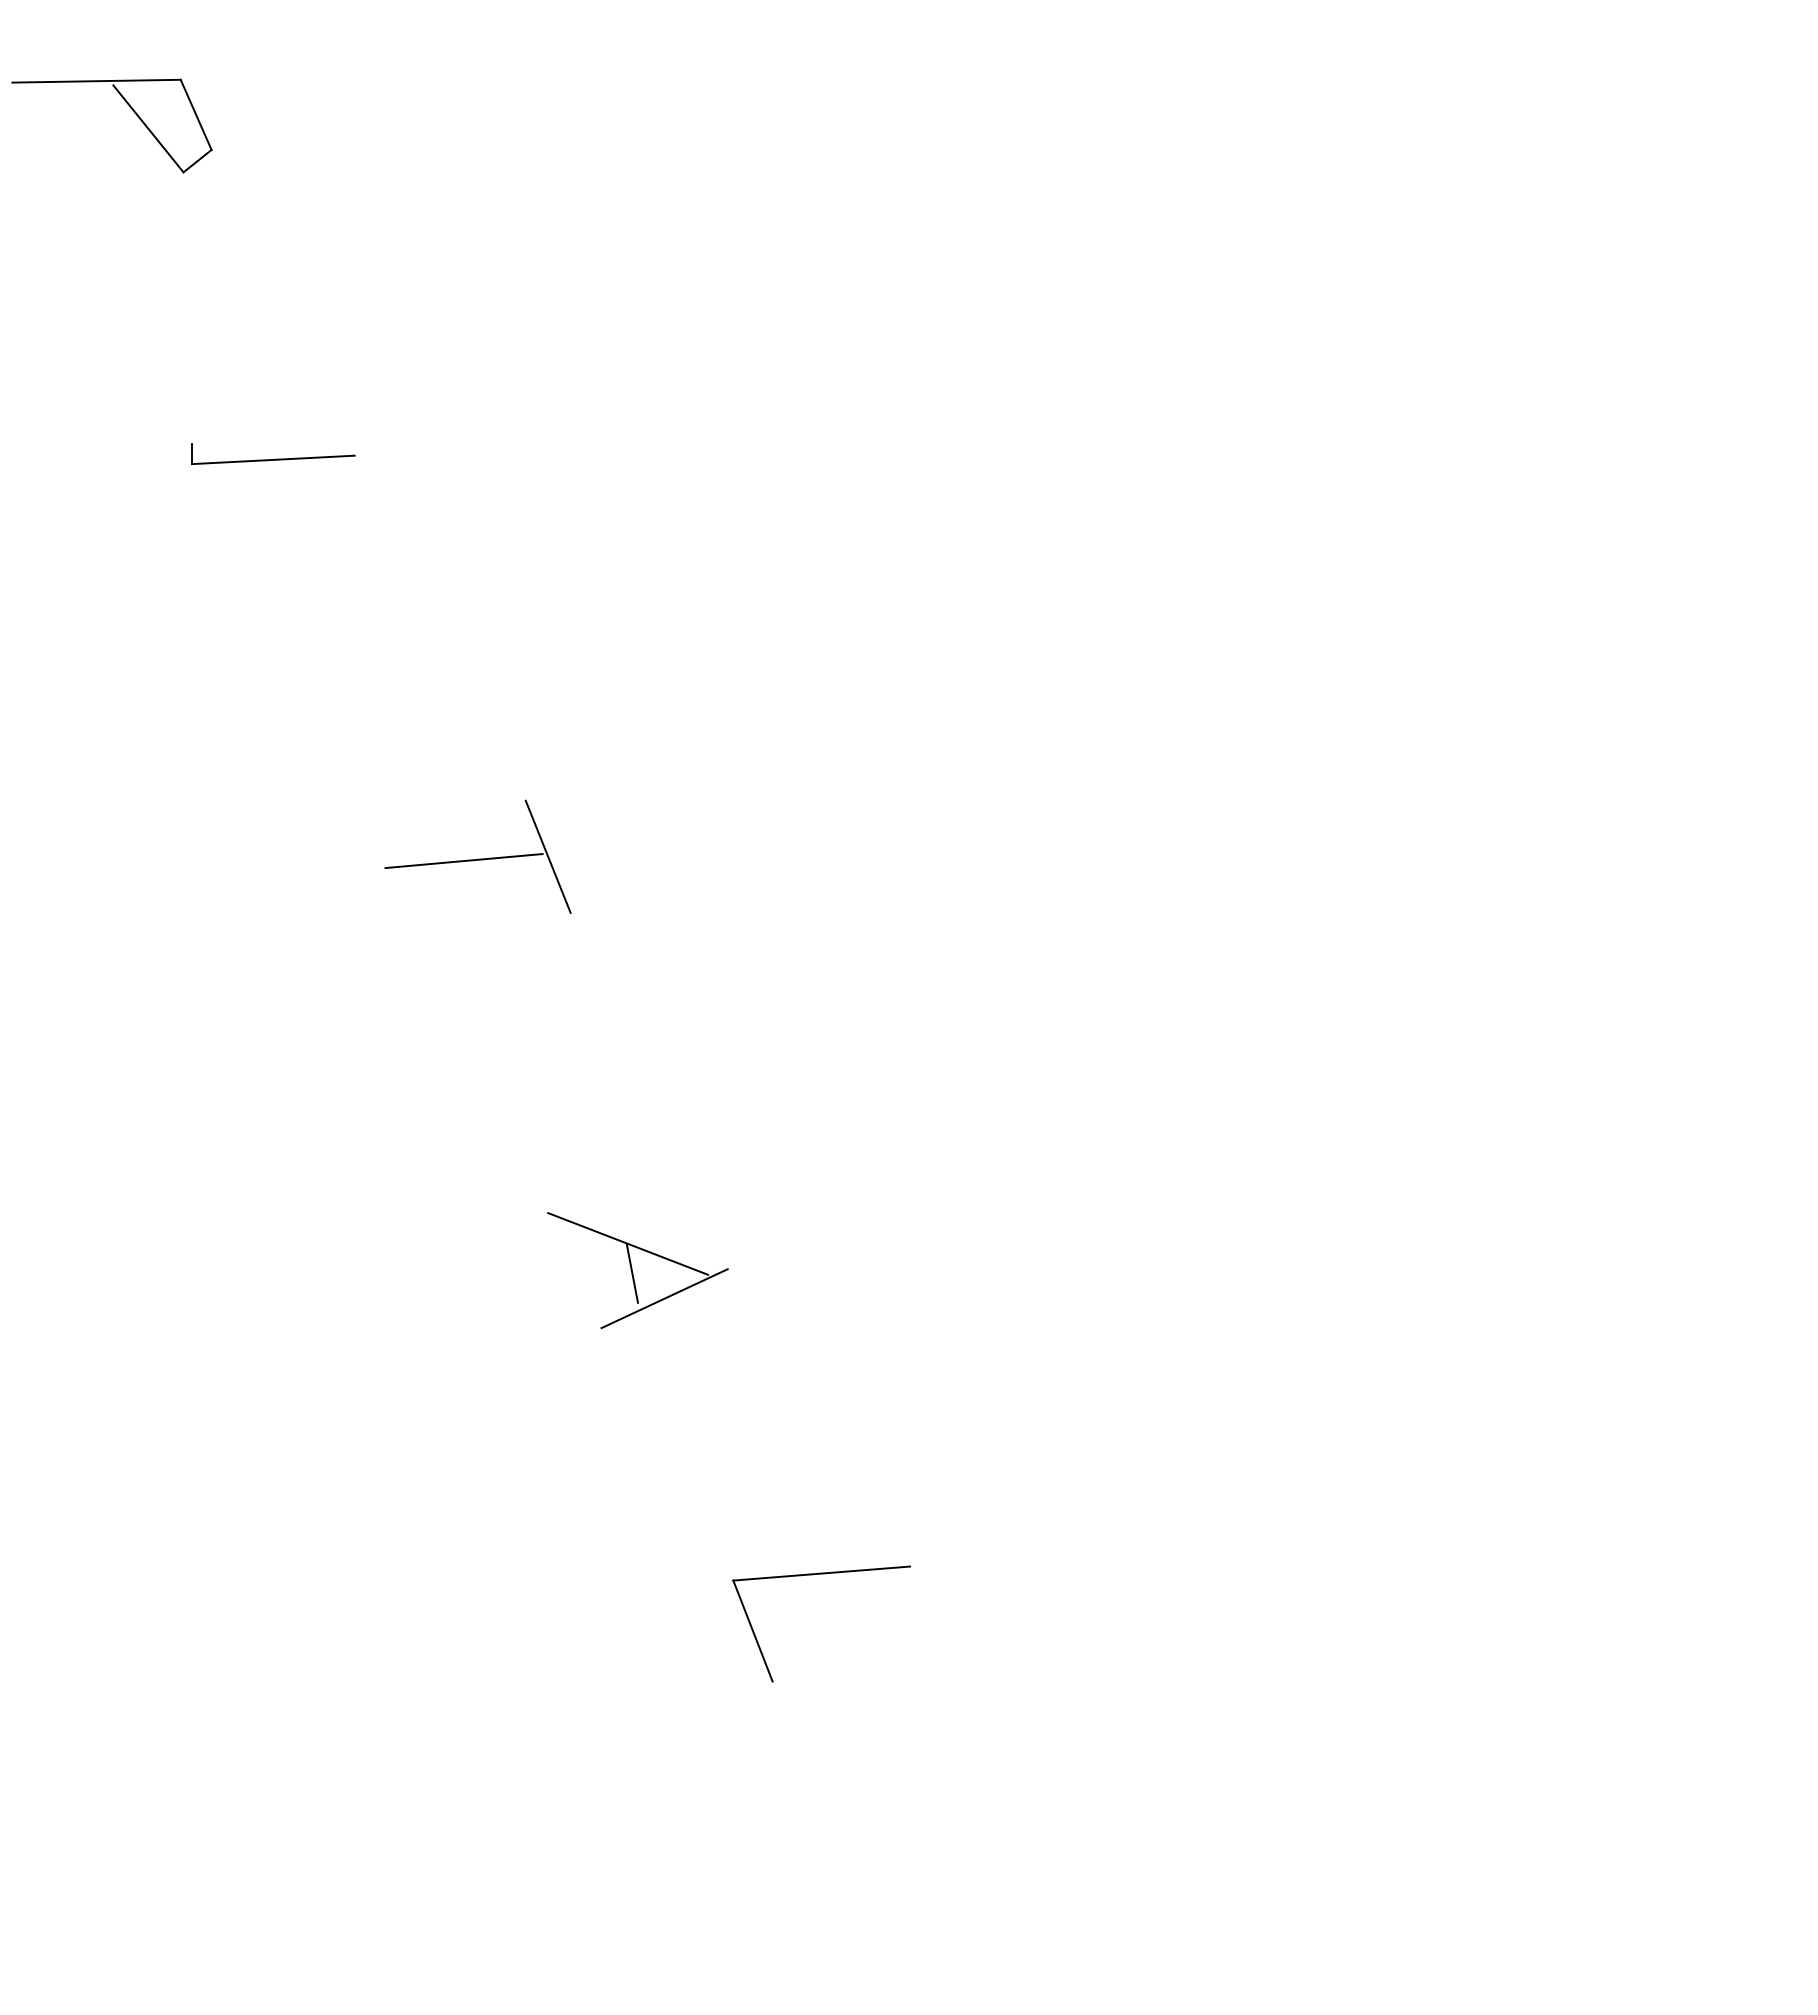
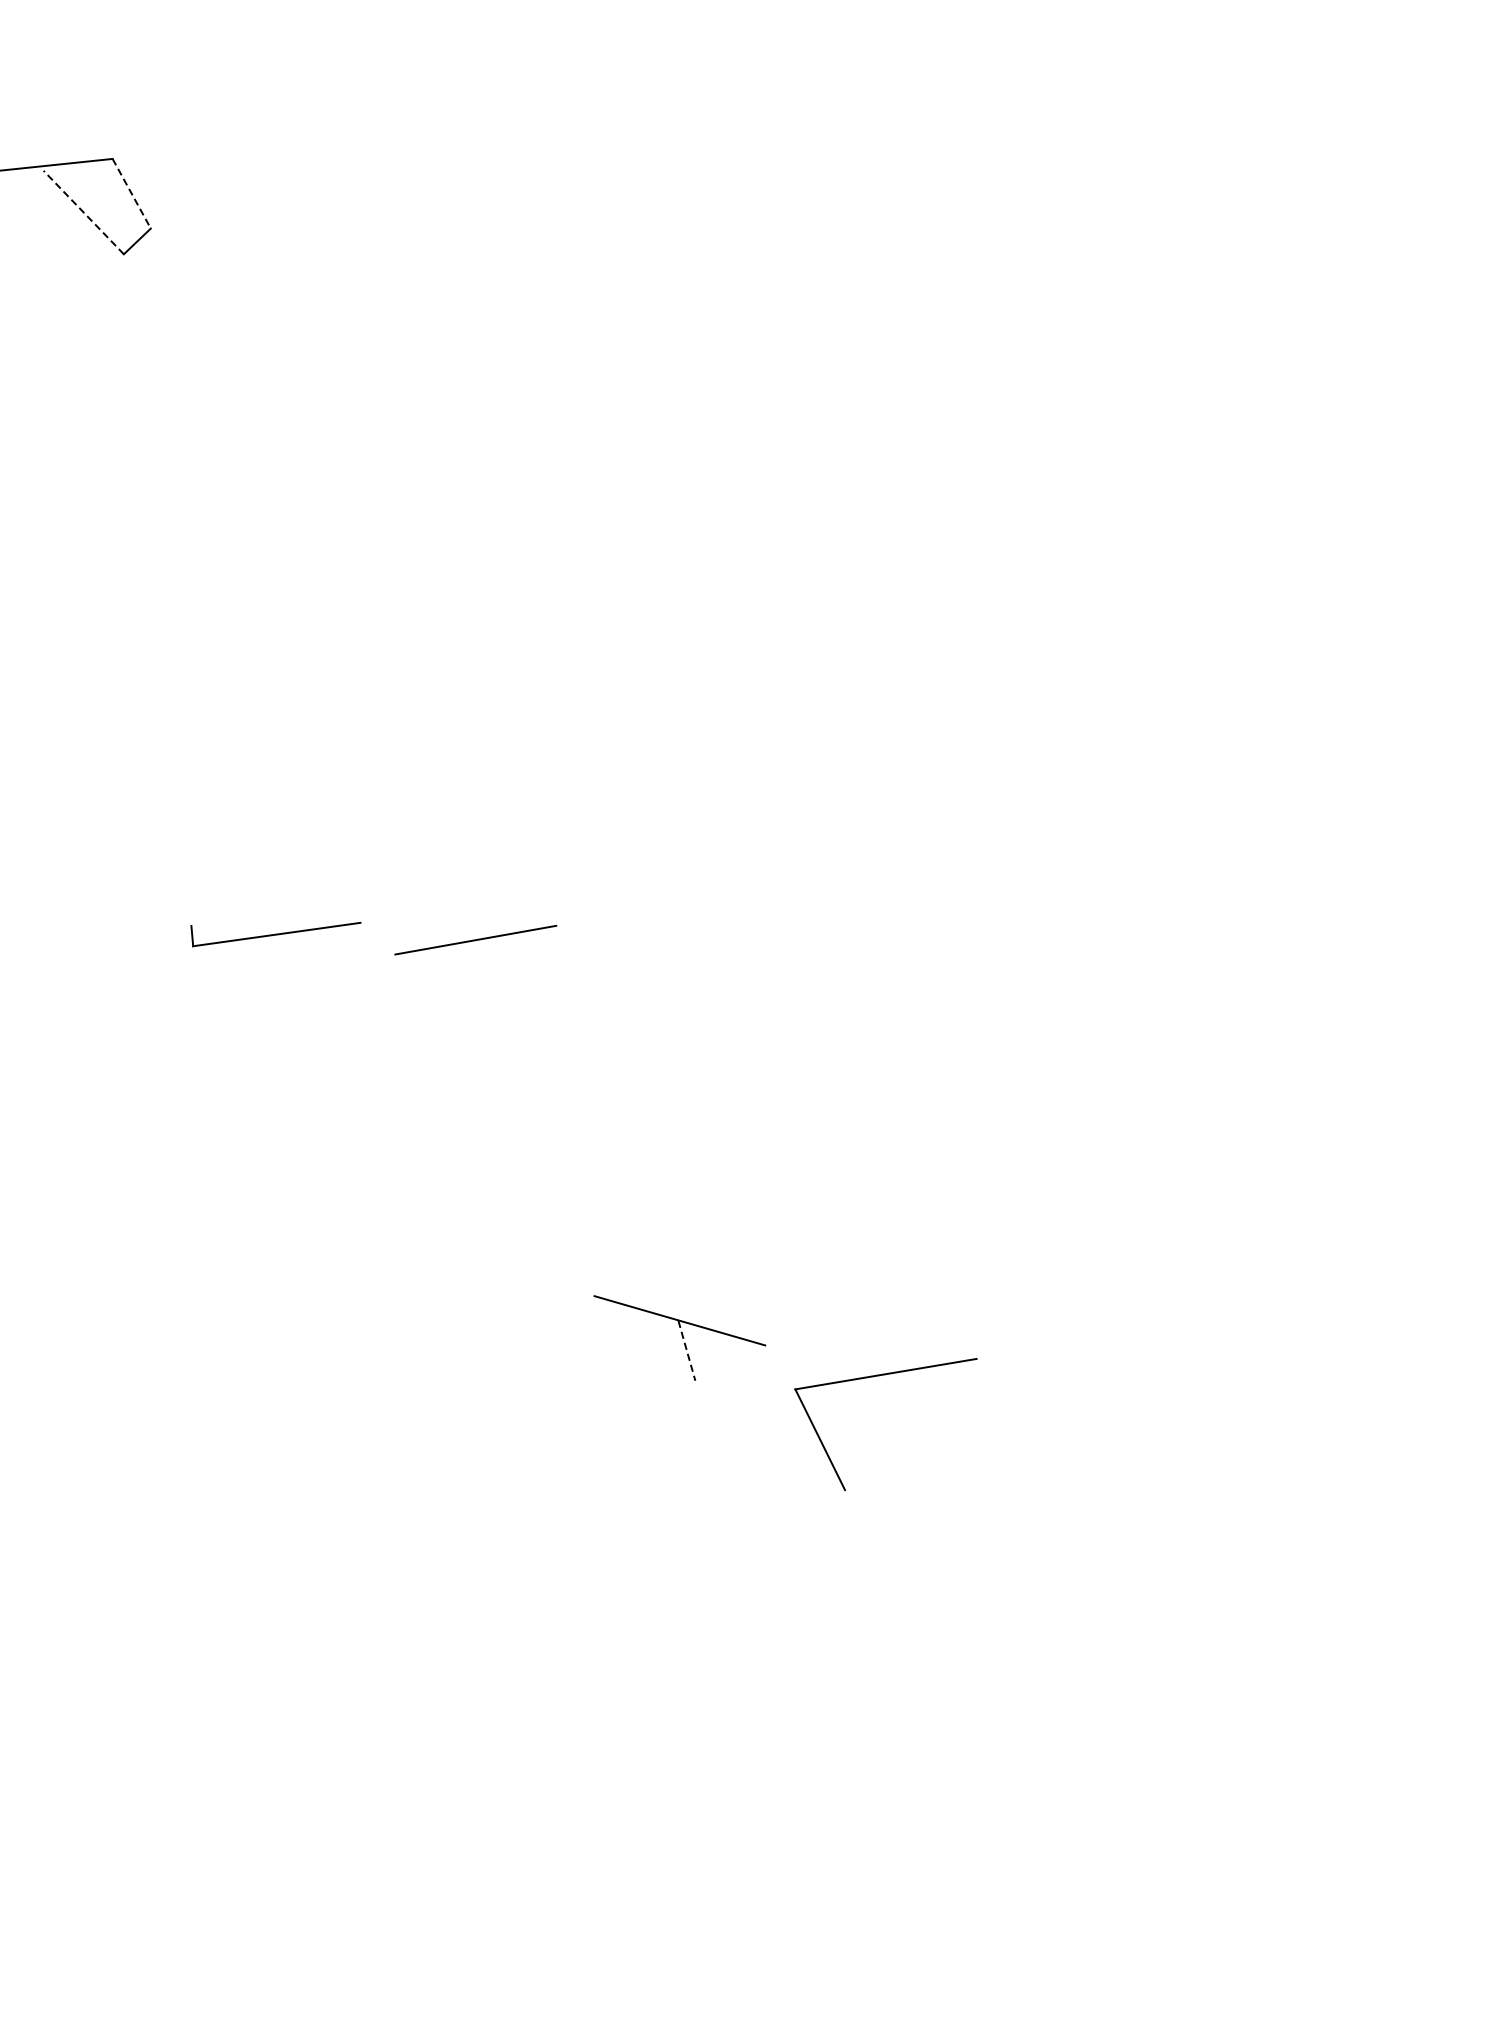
line: (196, 115) -> (132, 194), solid -> dashed
line: (148, 128) -> (83, 212), solid -> dashed
part: (273, 453) -> (276, 927), moved
line: (547, 856) -> (561, 927), removed
line: (632, 1273) -> (687, 1350), solid -> dashed
line: (664, 1298) -> (722, 1373), removed
part: (813, 1575) -> (877, 1376), moved

